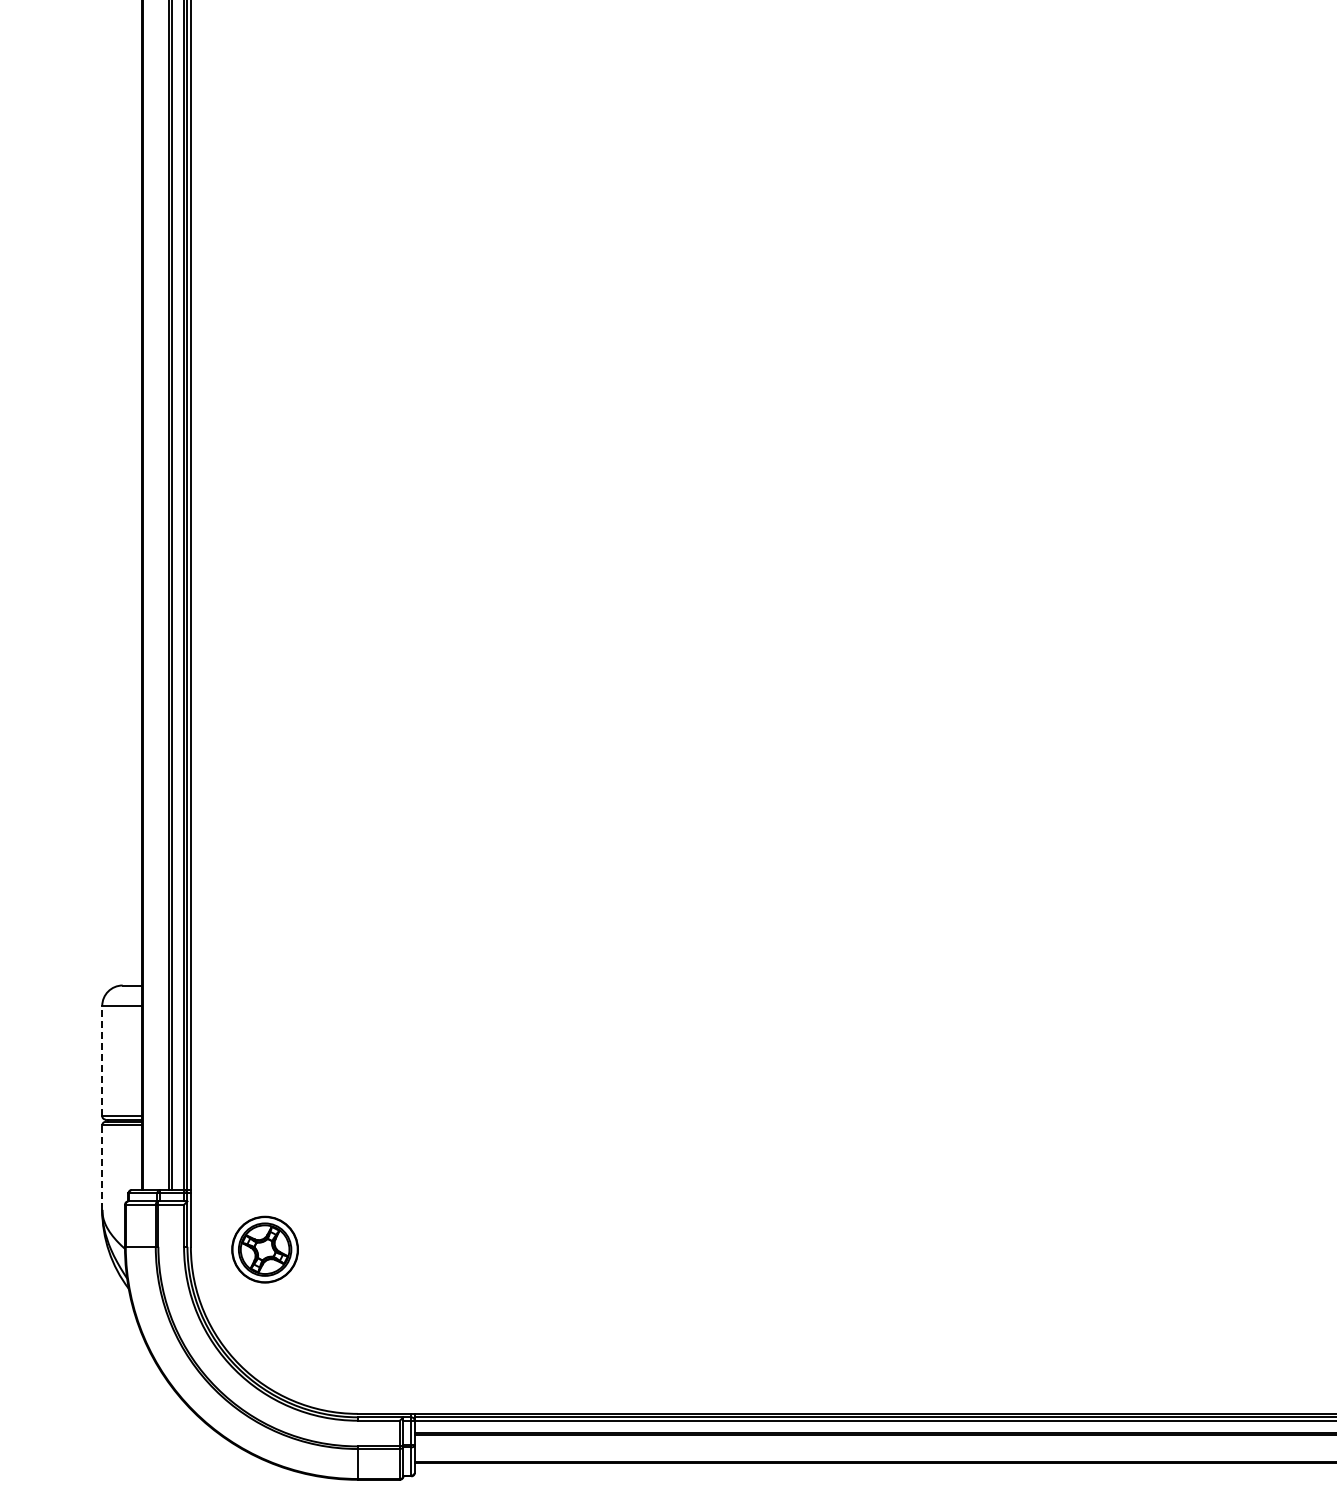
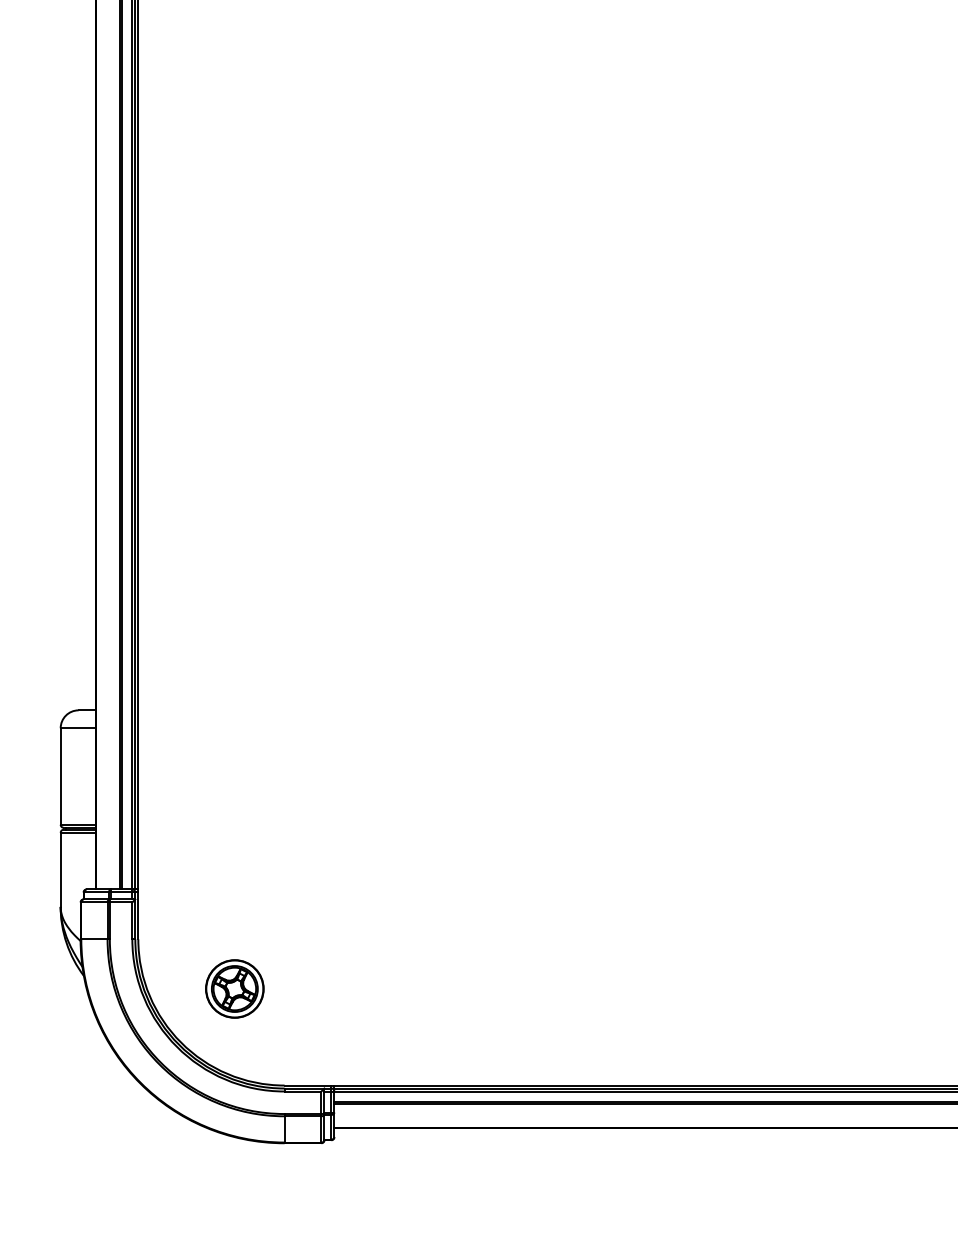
line: (102, 1060) -> (60, 776), dashed -> solid
line: (102, 1167) -> (60, 869), dashed -> solid
part: (264, 1249) -> (234, 988), moved

